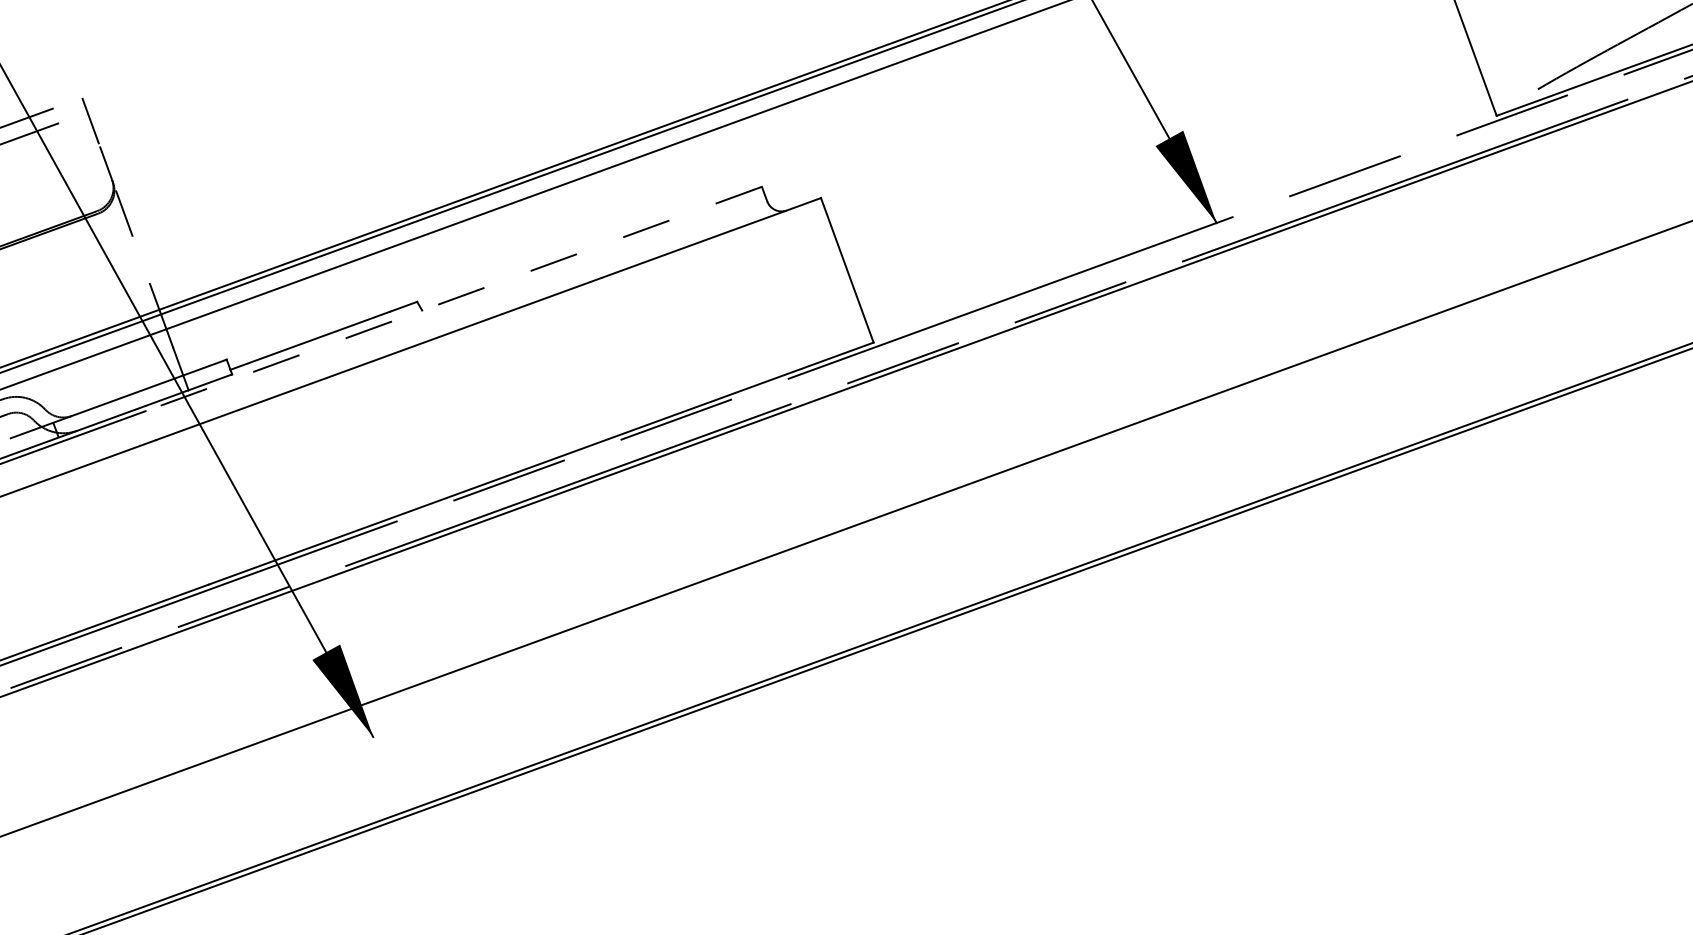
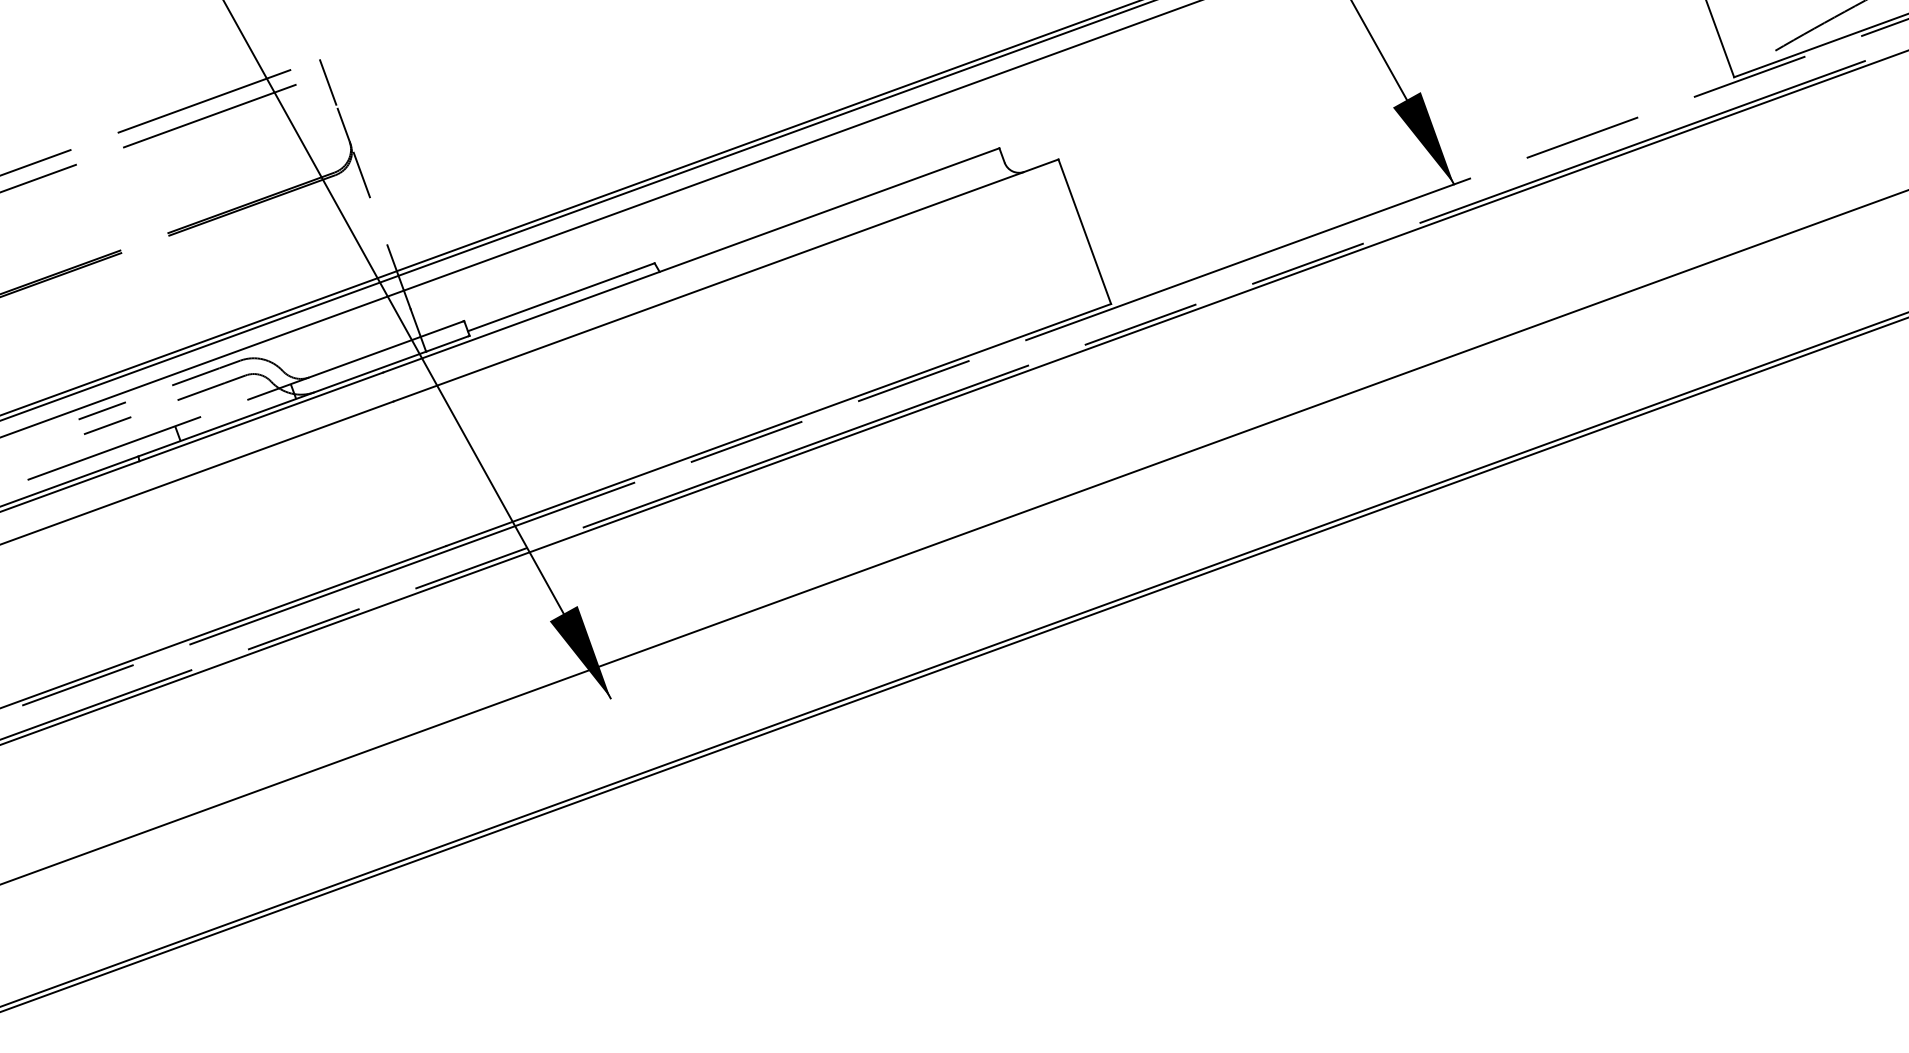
line: (454, 299) -> (691, 260), dashed -> solid

